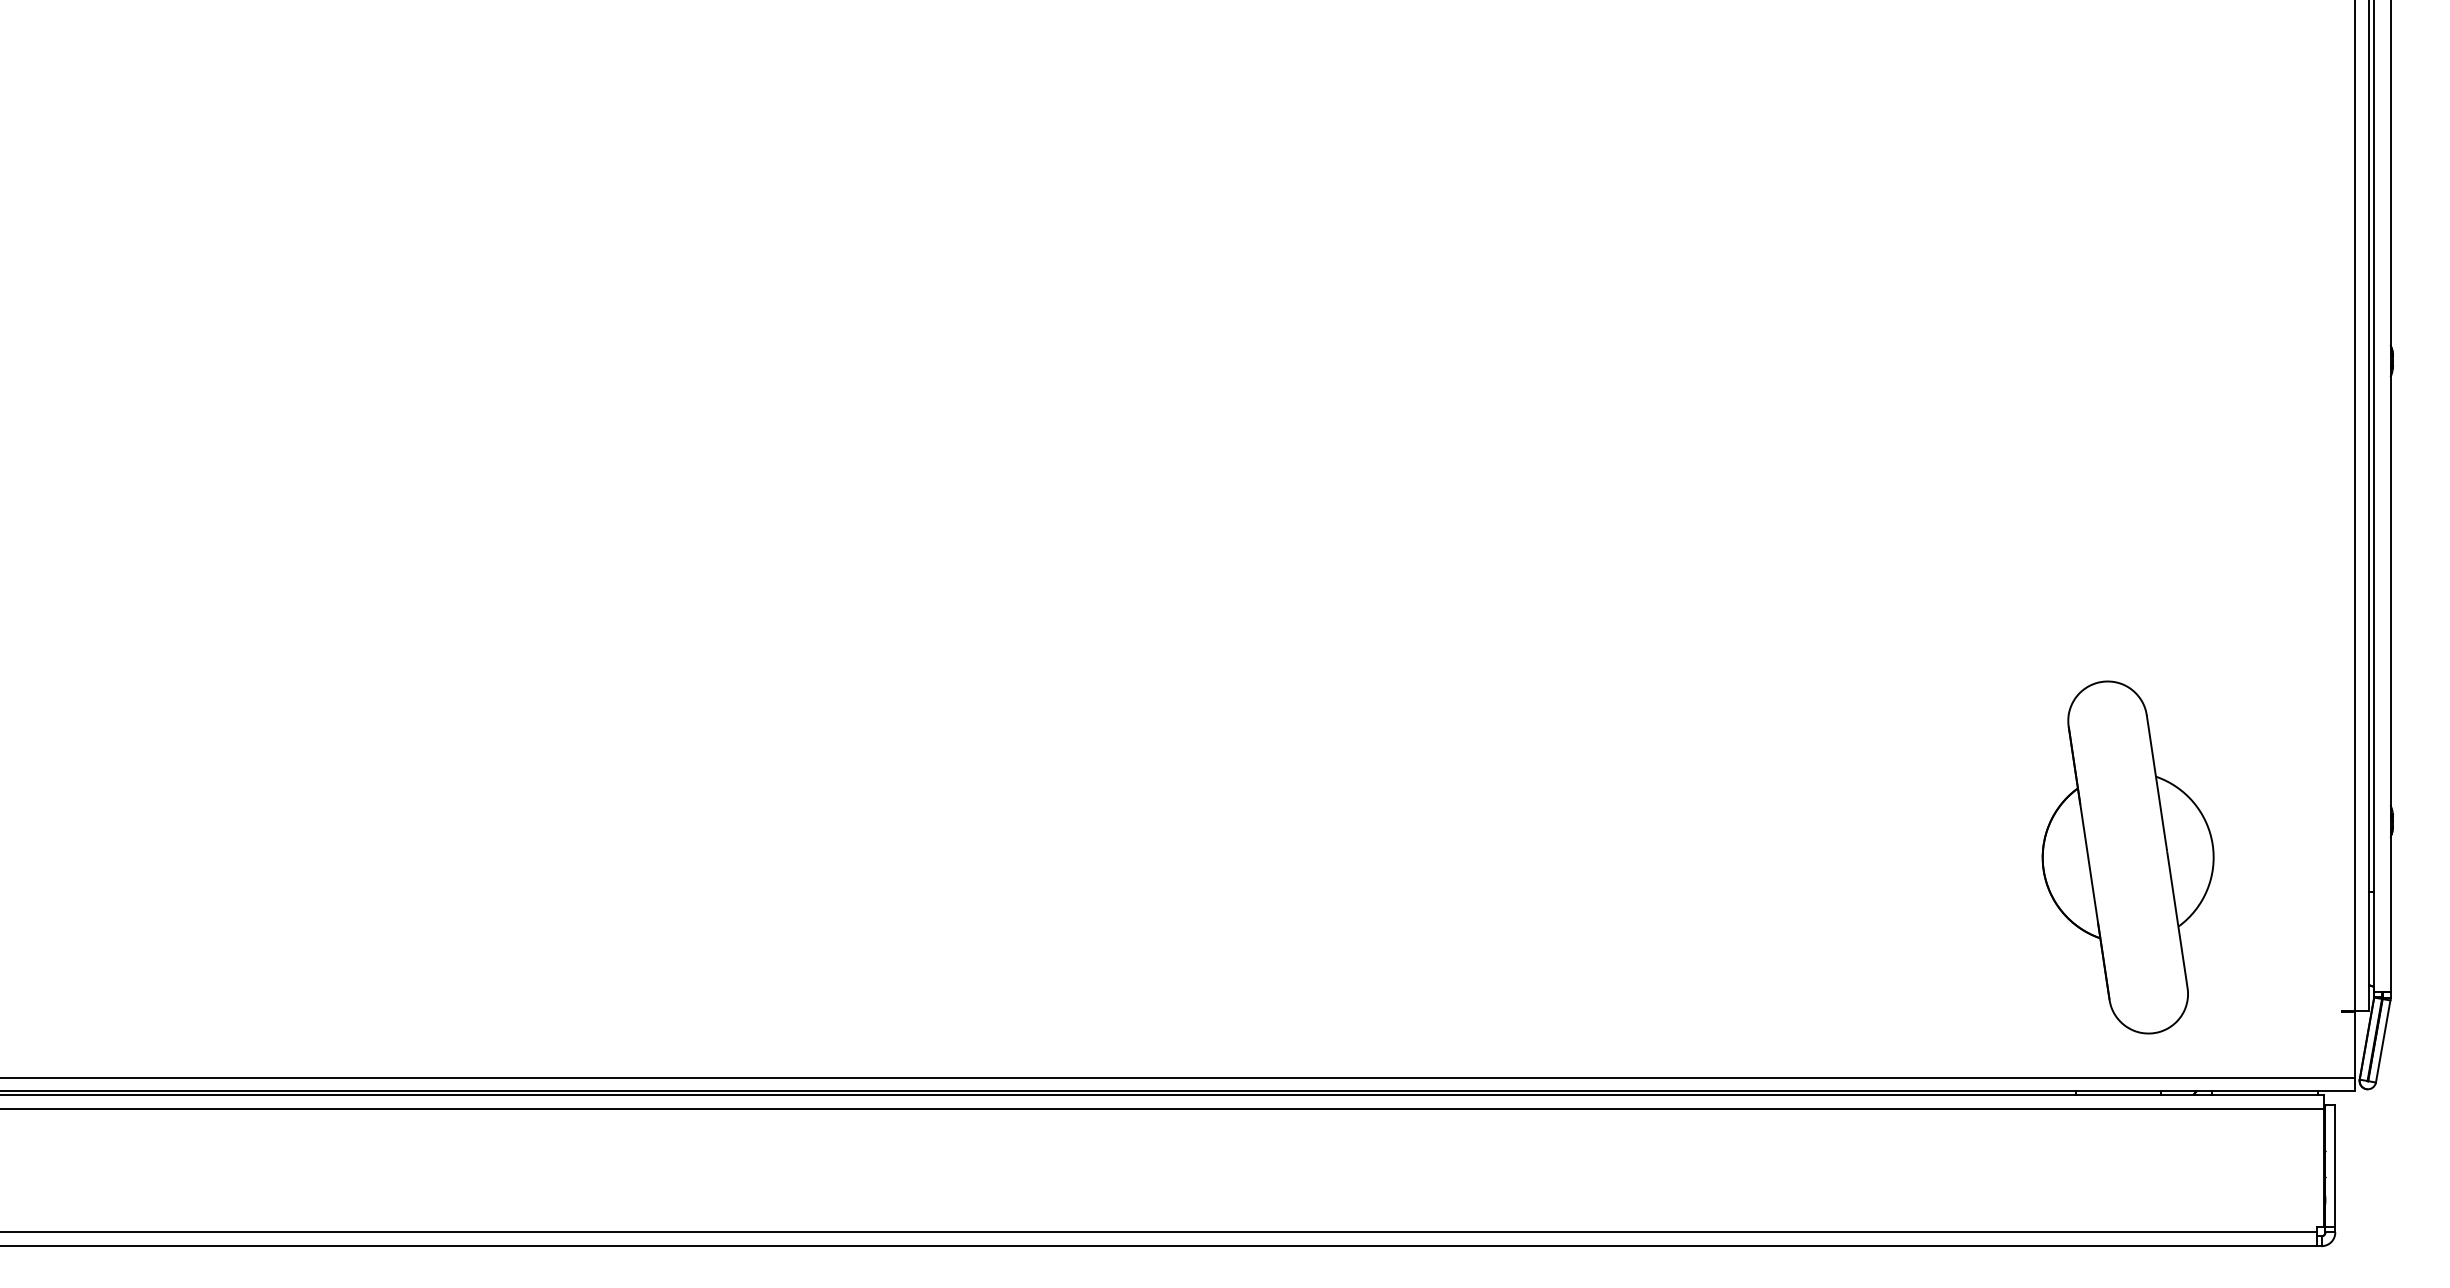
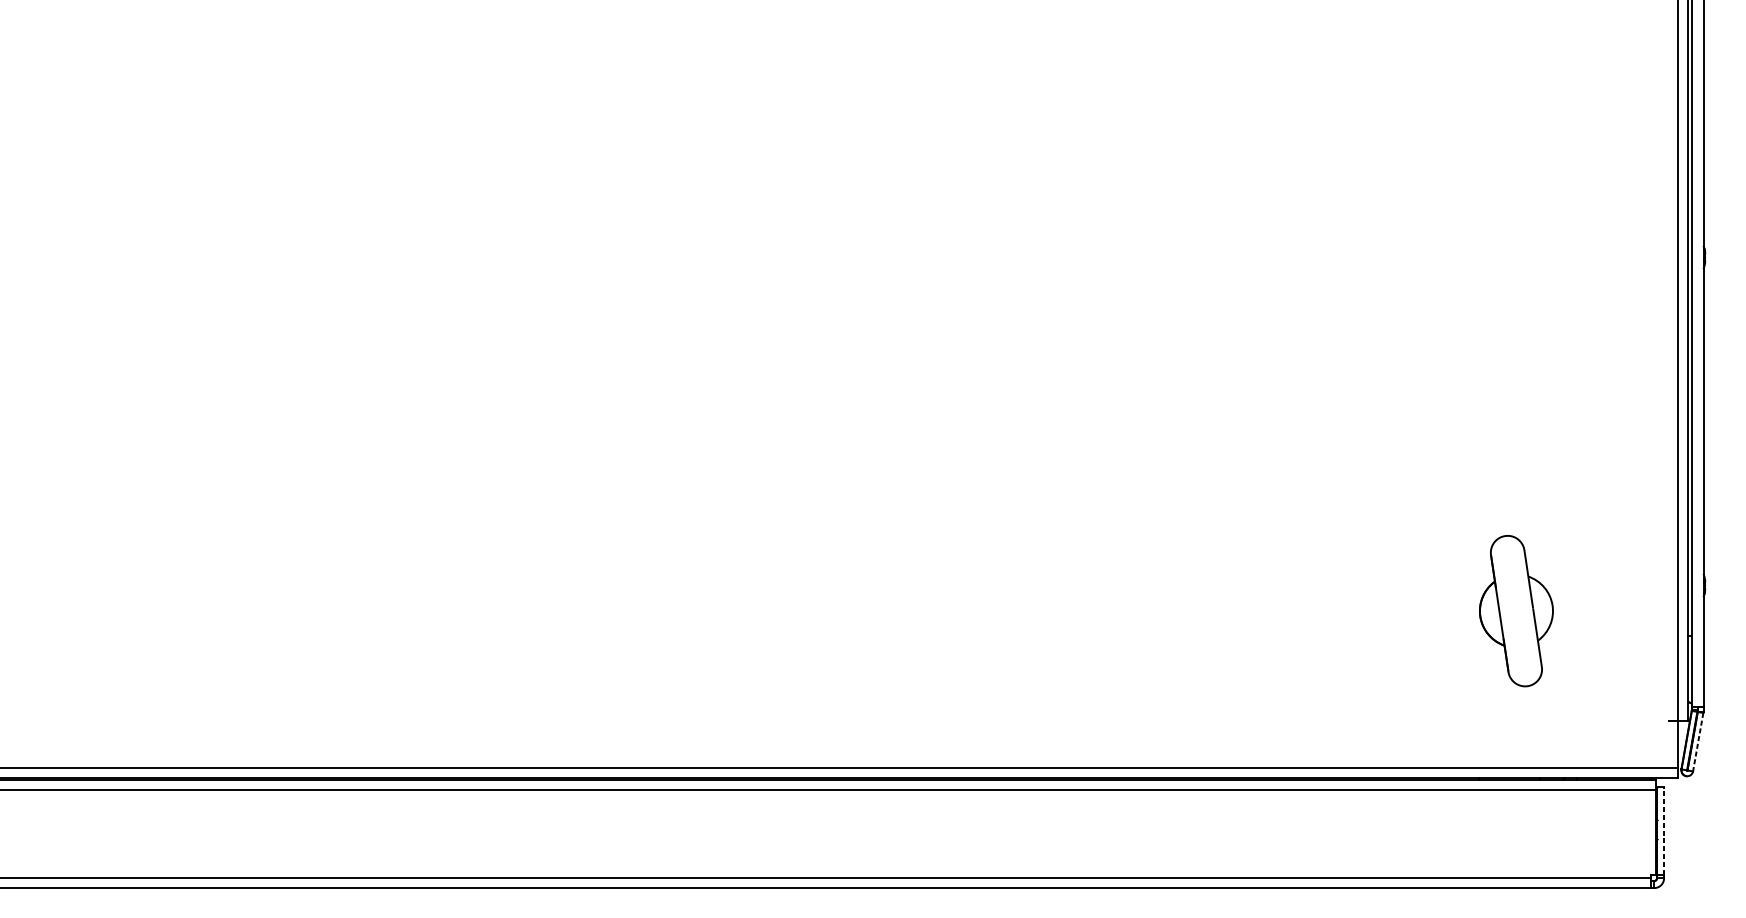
part: (2127, 857) -> (1516, 611), size x0.6
line: (2383, 1041) -> (1698, 742), solid -> dashed
line: (2335, 1165) -> (1664, 830), solid -> dashed

